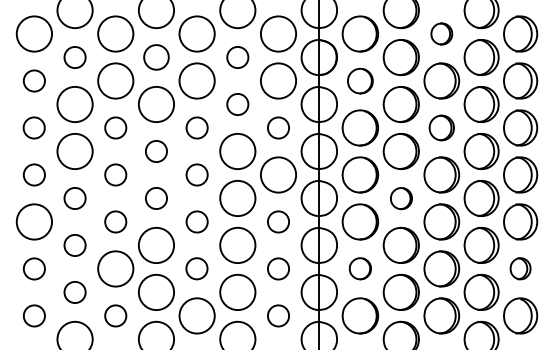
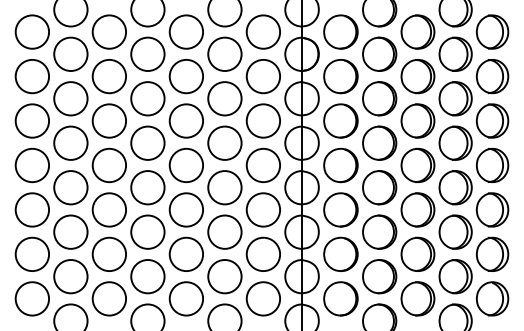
part: (441, 33) -> (417, 31), size x1.67
circle: (156, 56) -> (147, 53), size x1.43
circle: (74, 57) -> (70, 54), size x1.67
circle: (237, 57) -> (224, 54), size x1.67
circle: (34, 80) -> (32, 76), size x1.67
part: (359, 80) -> (340, 76), size x1.43
circle: (237, 104) -> (224, 98), size x1.67
circle: (33, 127) -> (31, 120), size x1.67
circle: (115, 127) -> (109, 120), size x1.67
circle: (197, 127) -> (186, 120), size x1.67
circle: (278, 127) -> (263, 120), size x1.67
part: (441, 127) -> (417, 120), size x1.43
circle: (156, 150) -> (147, 142), size x1.67
circle: (34, 175) -> (32, 165), size x1.67
circle: (115, 175) -> (109, 165), size x1.67
circle: (197, 175) -> (186, 165), size x1.67
circle: (74, 198) -> (70, 187), size x1.67
circle: (156, 198) -> (147, 187), size x1.67
part: (401, 198) -> (379, 187), size x1.67
circle: (115, 221) -> (109, 209), size x1.67
circle: (197, 221) -> (186, 209), size x1.67
circle: (278, 221) -> (263, 209), size x1.67
circle: (74, 244) -> (70, 231), size x1.67
circle: (196, 267) -> (185, 253), size x1.67
part: (359, 267) -> (340, 253), size x1.67
part: (520, 267) -> (492, 253), size x1.67
circle: (34, 269) -> (32, 254), size x1.67
circle: (278, 269) -> (263, 254), size x1.67
circle: (74, 292) -> (70, 276), size x1.67
circle: (34, 315) -> (32, 298), size x1.67
circle: (115, 315) -> (109, 298), size x1.67
circle: (278, 315) -> (263, 298), size x1.67

